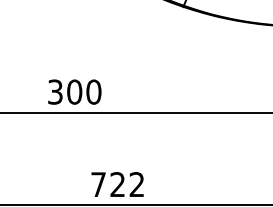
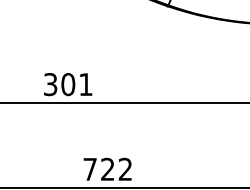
text: (93, 92) -> (85, 84), 300 -> 301

